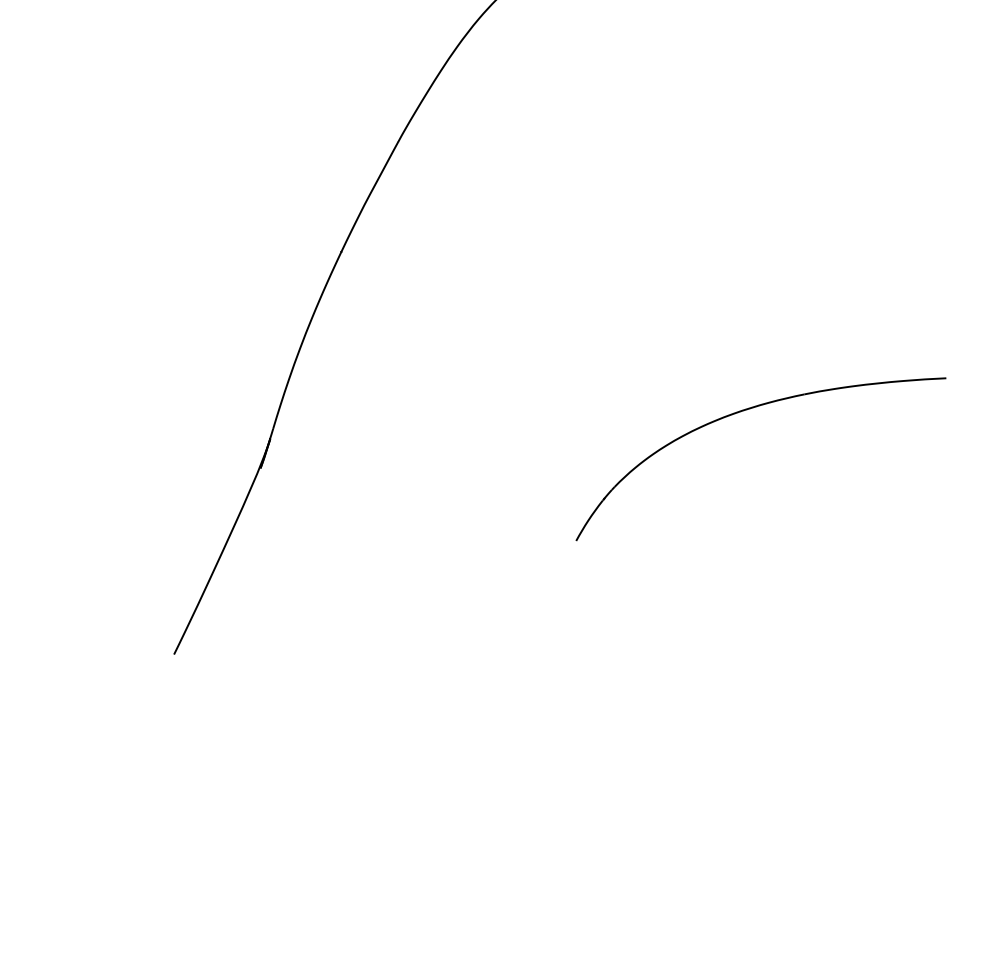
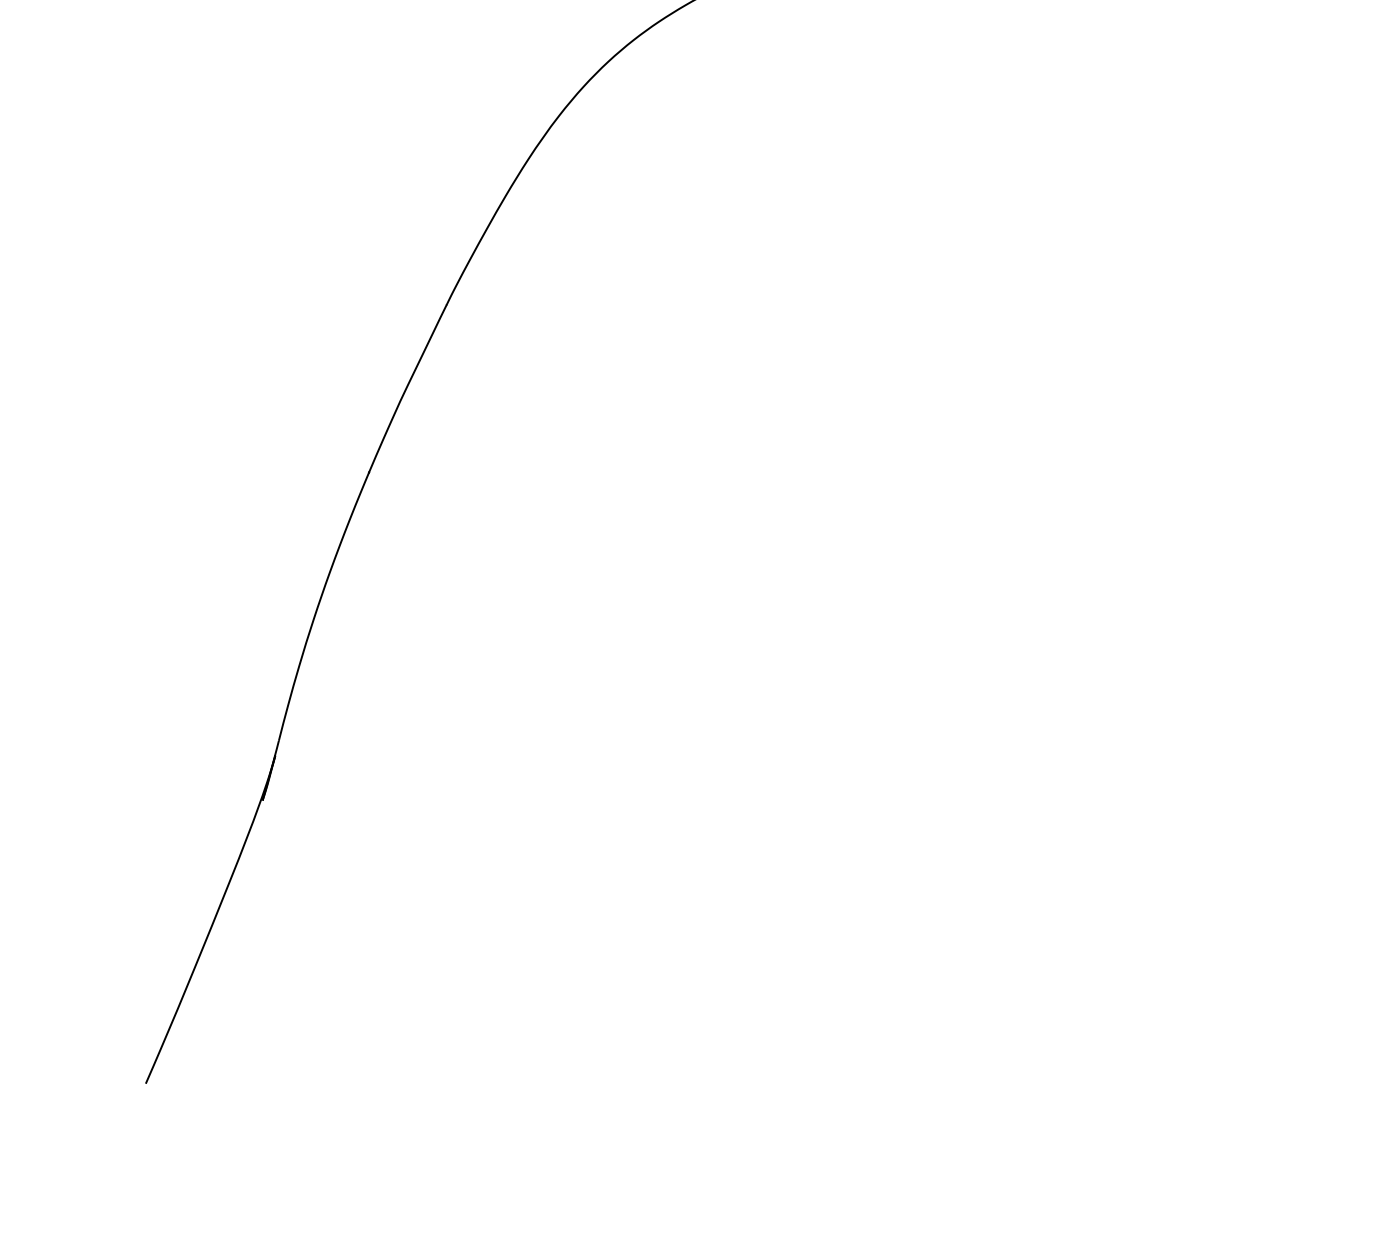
part: (747, 410) -> (984, 682), removed

